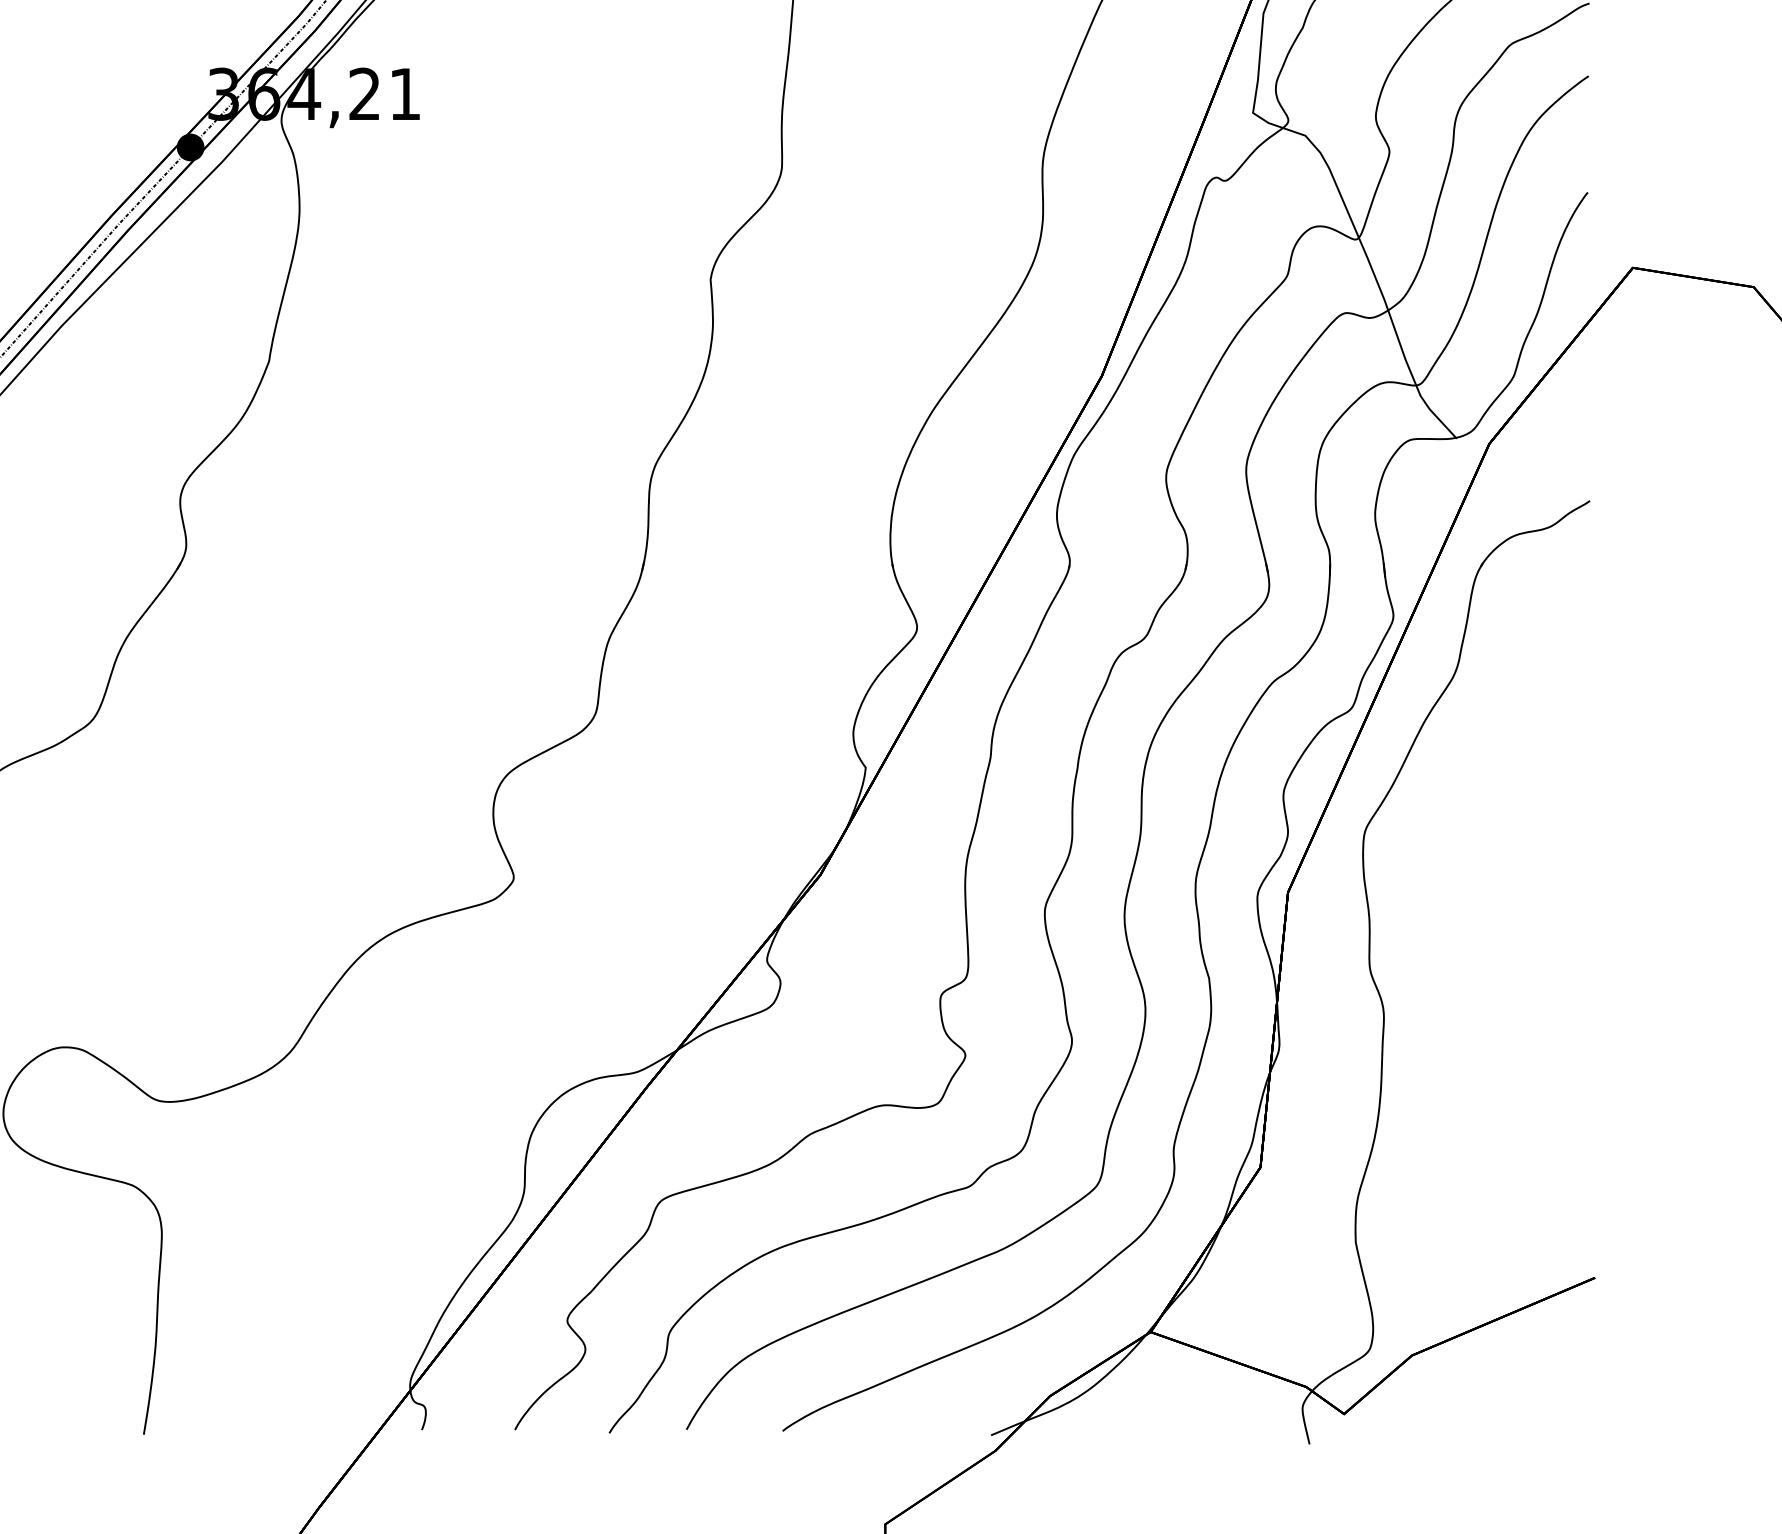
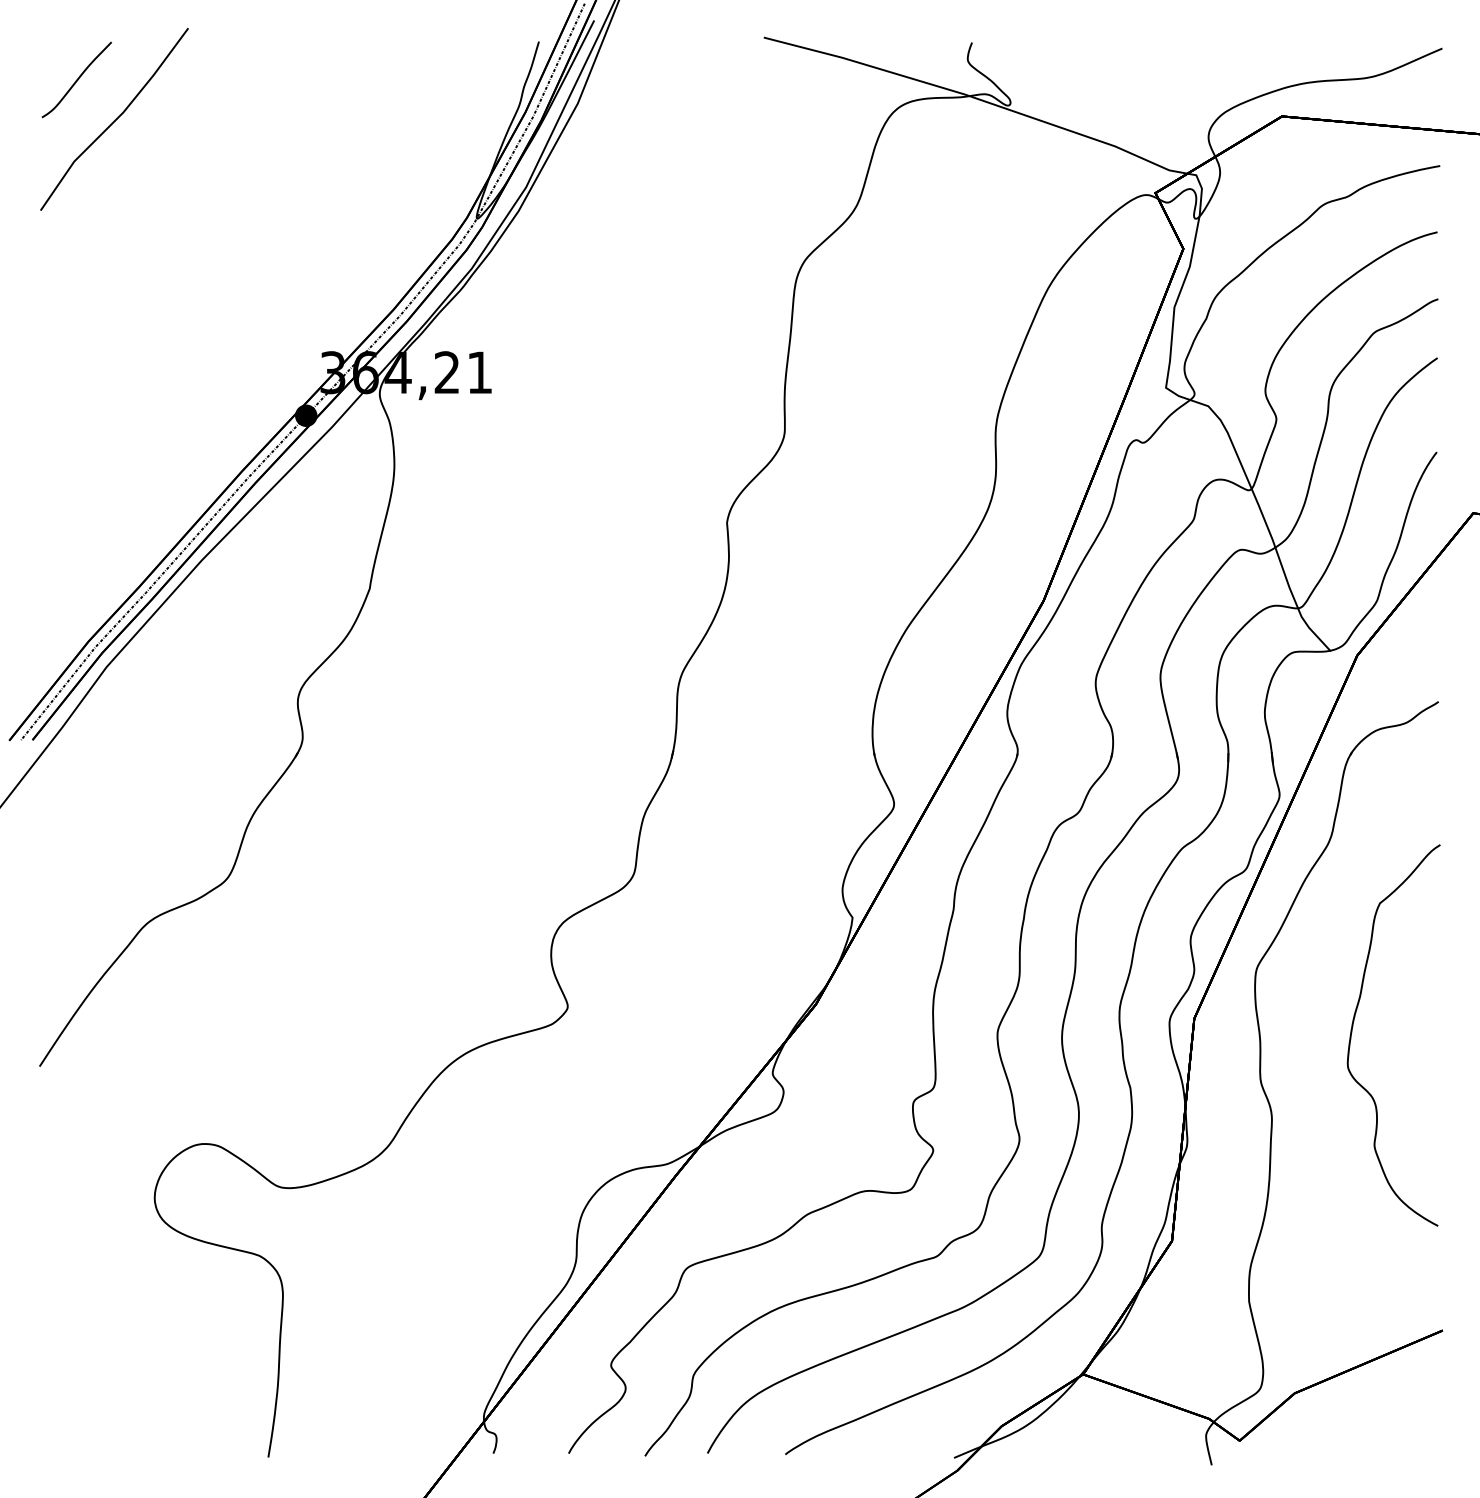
curve: (1484, 902) -> (1353, 1026), added

